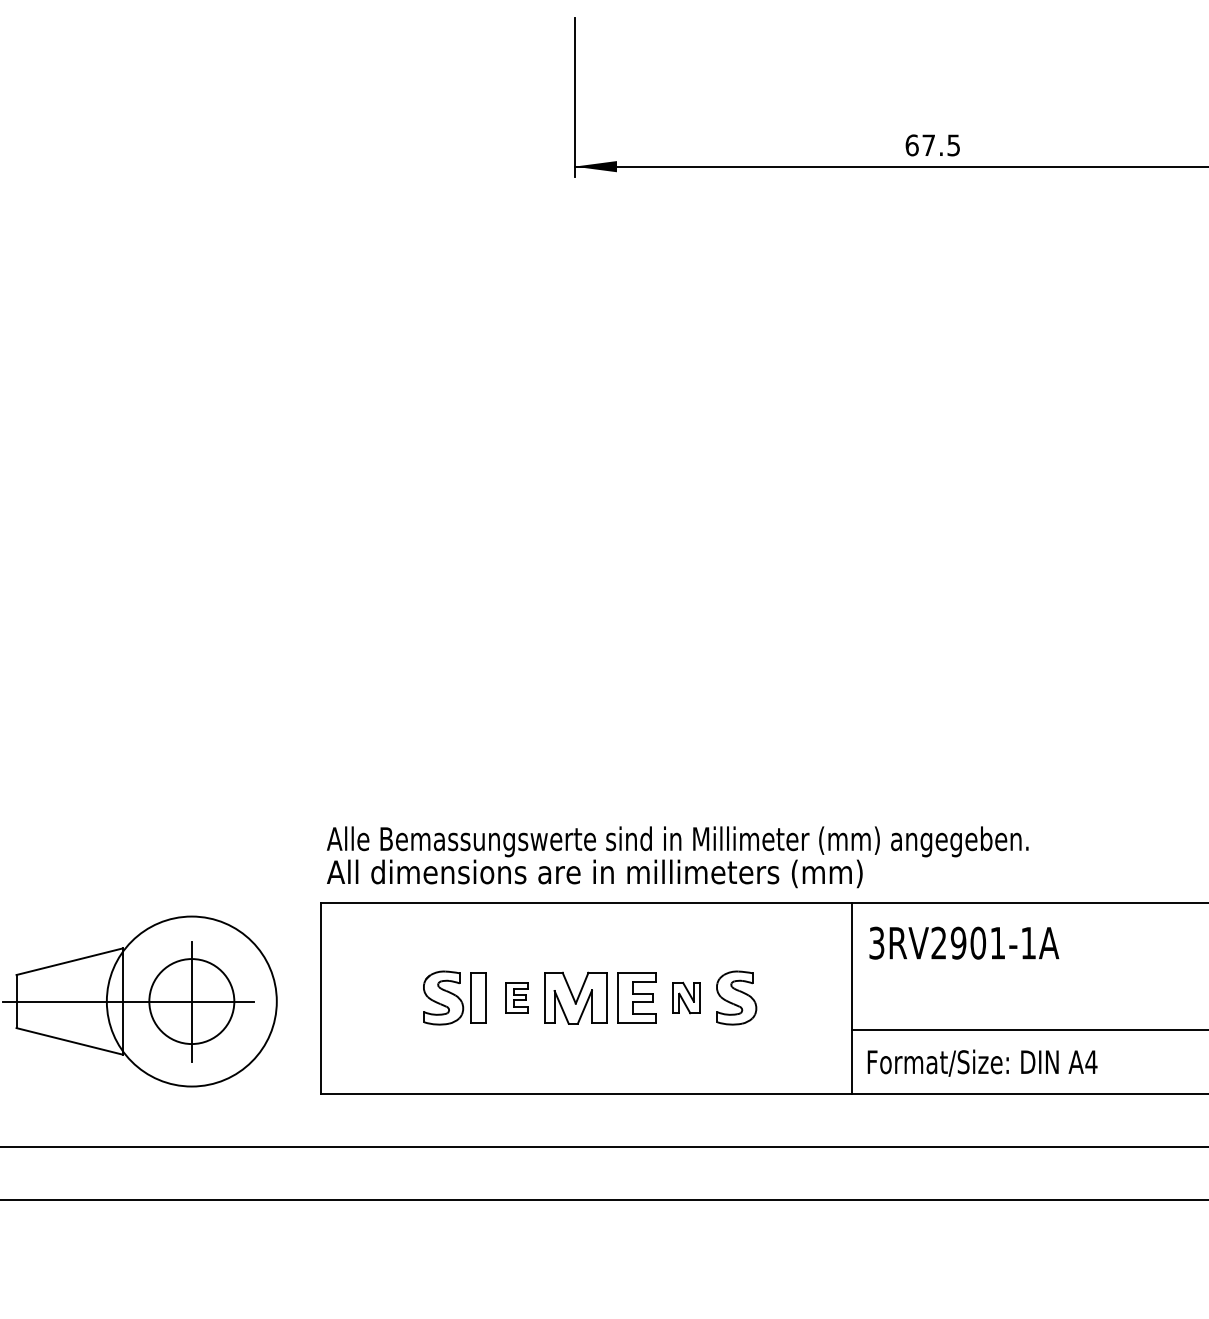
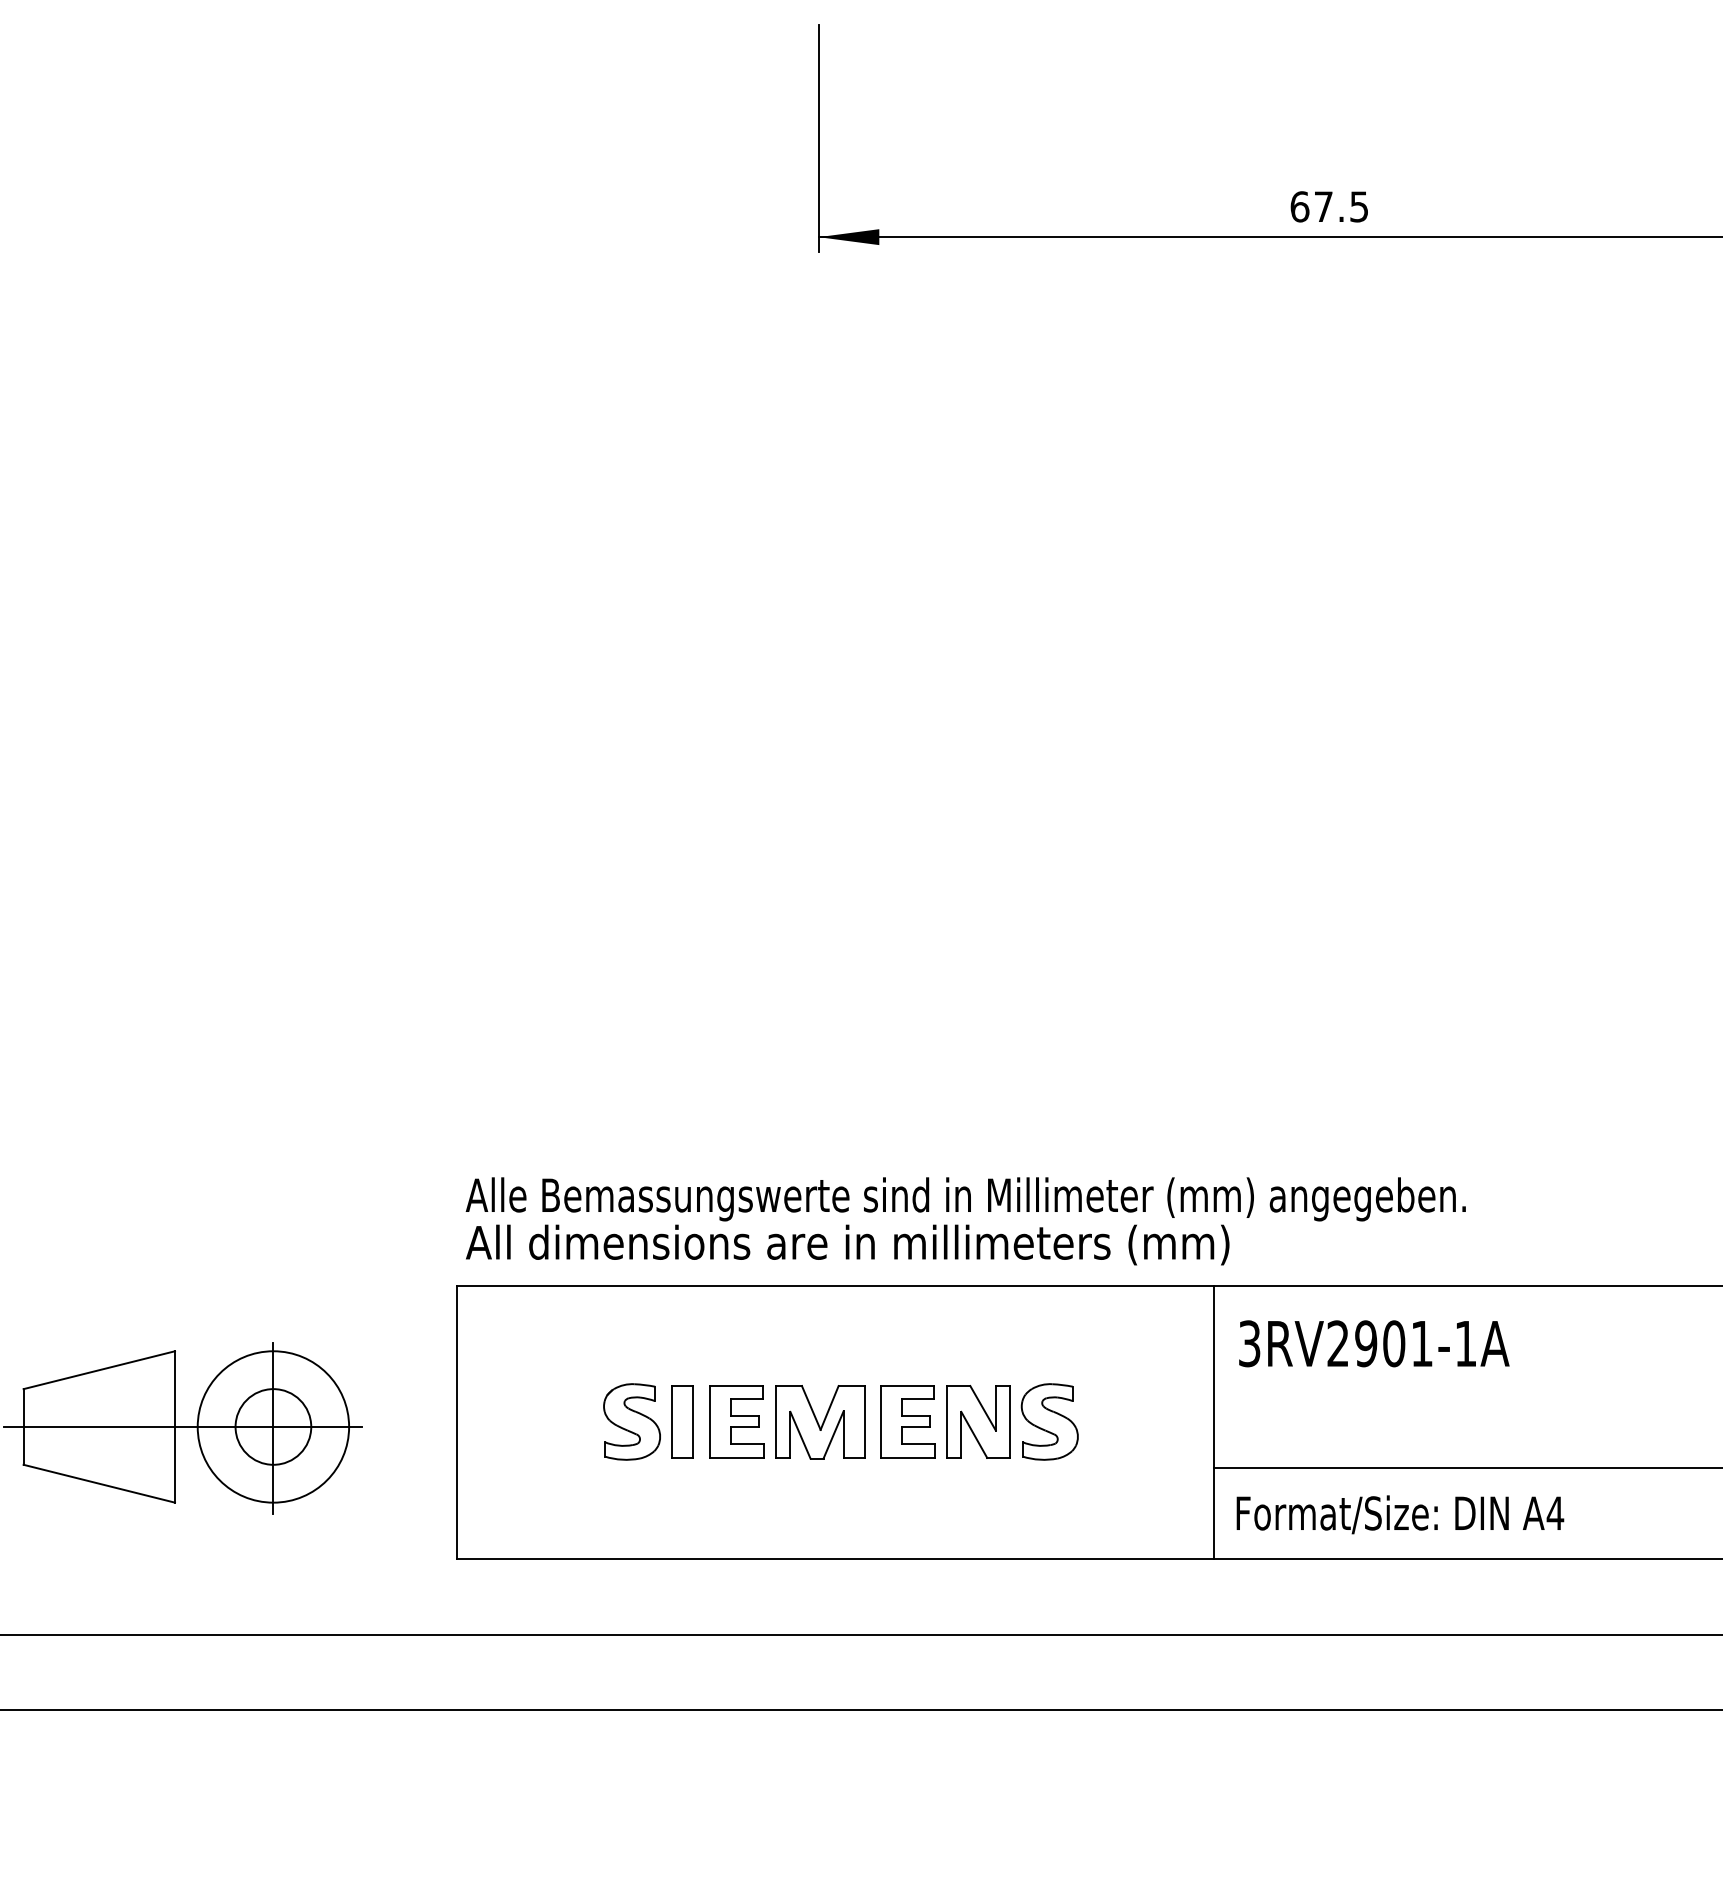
part: (516, 997) -> (736, 1421), size x1.67
part: (686, 997) -> (978, 1421), size x1.67
circle: (191, 1001) -> (273, 1426), size x0.62
circle: (191, 1001) -> (273, 1426), size x0.62

